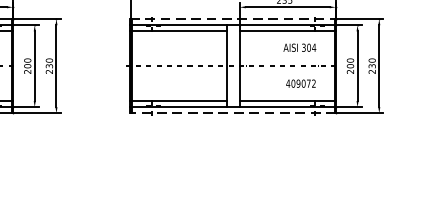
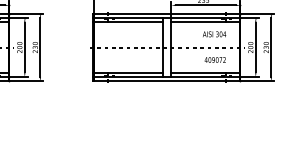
line: (232, 18) -> (166, 13), dashed -> solid
line: (232, 113) -> (166, 81), dashed -> solid

